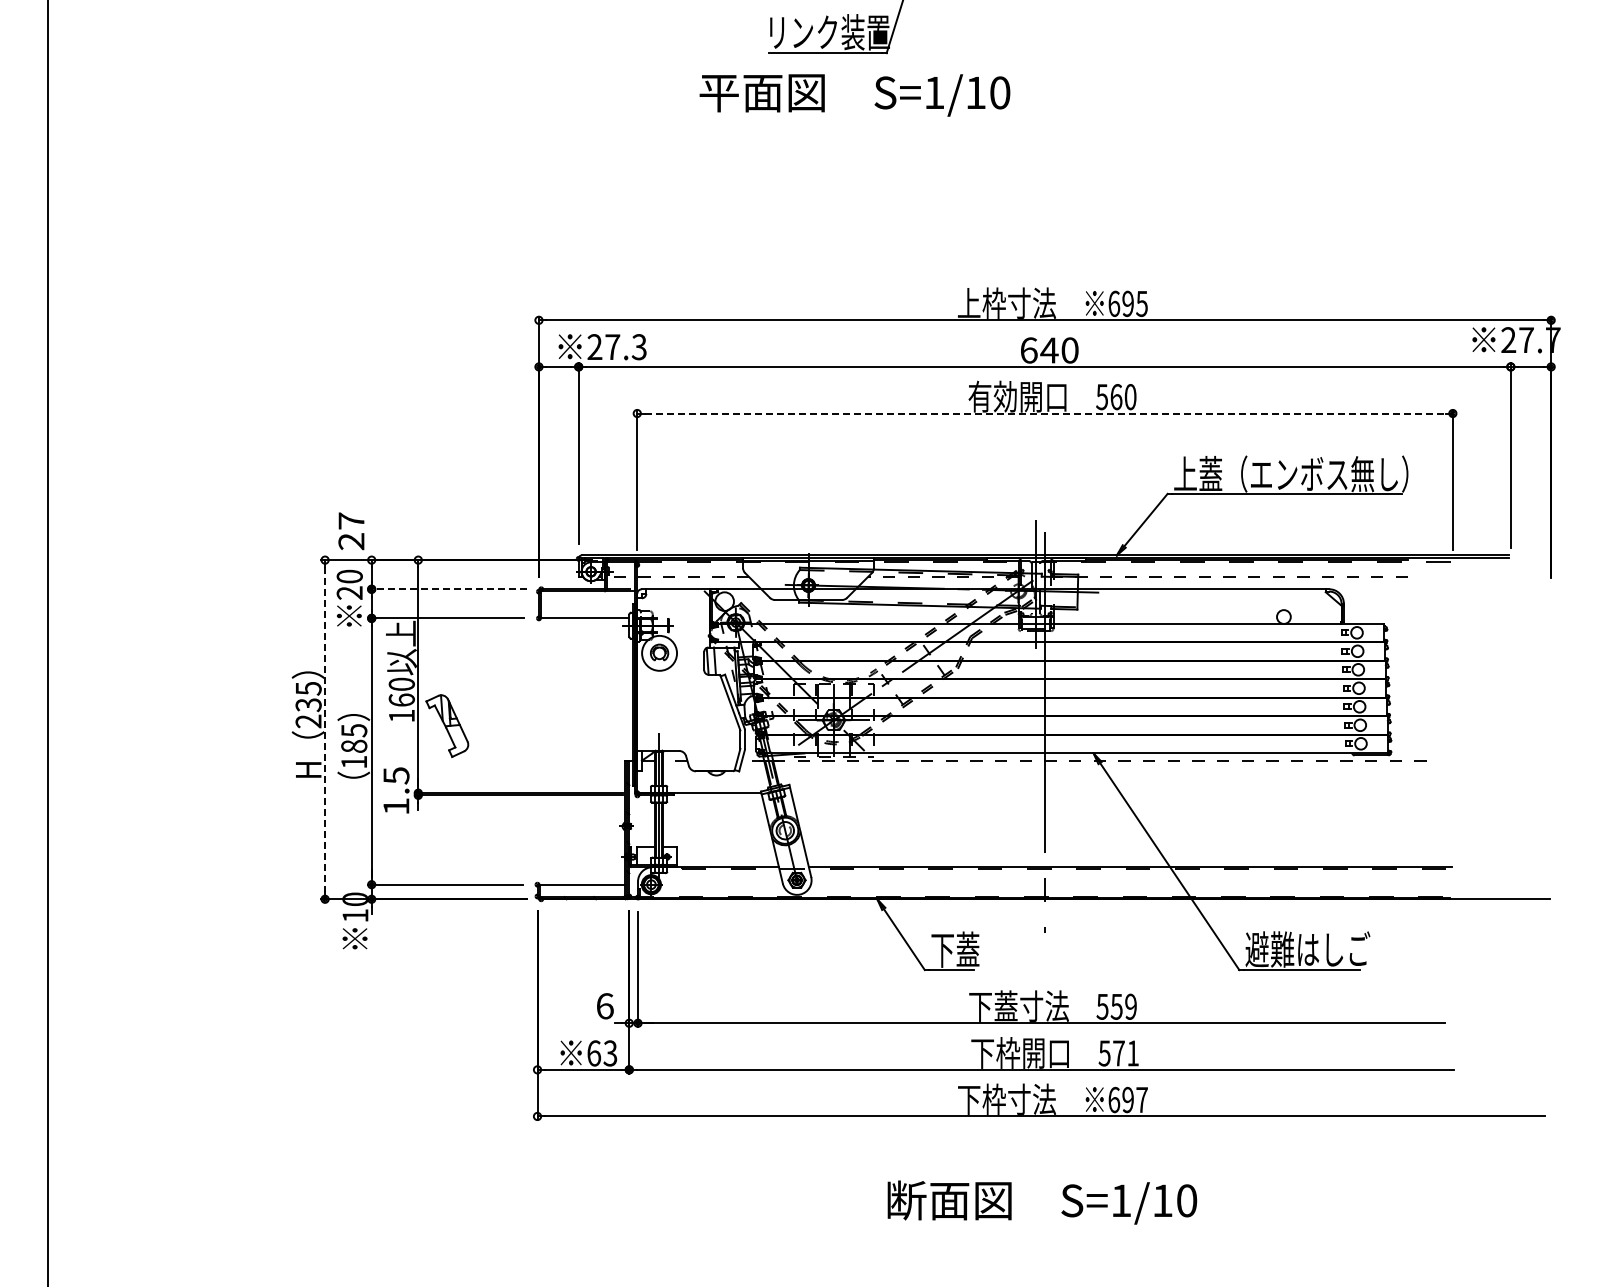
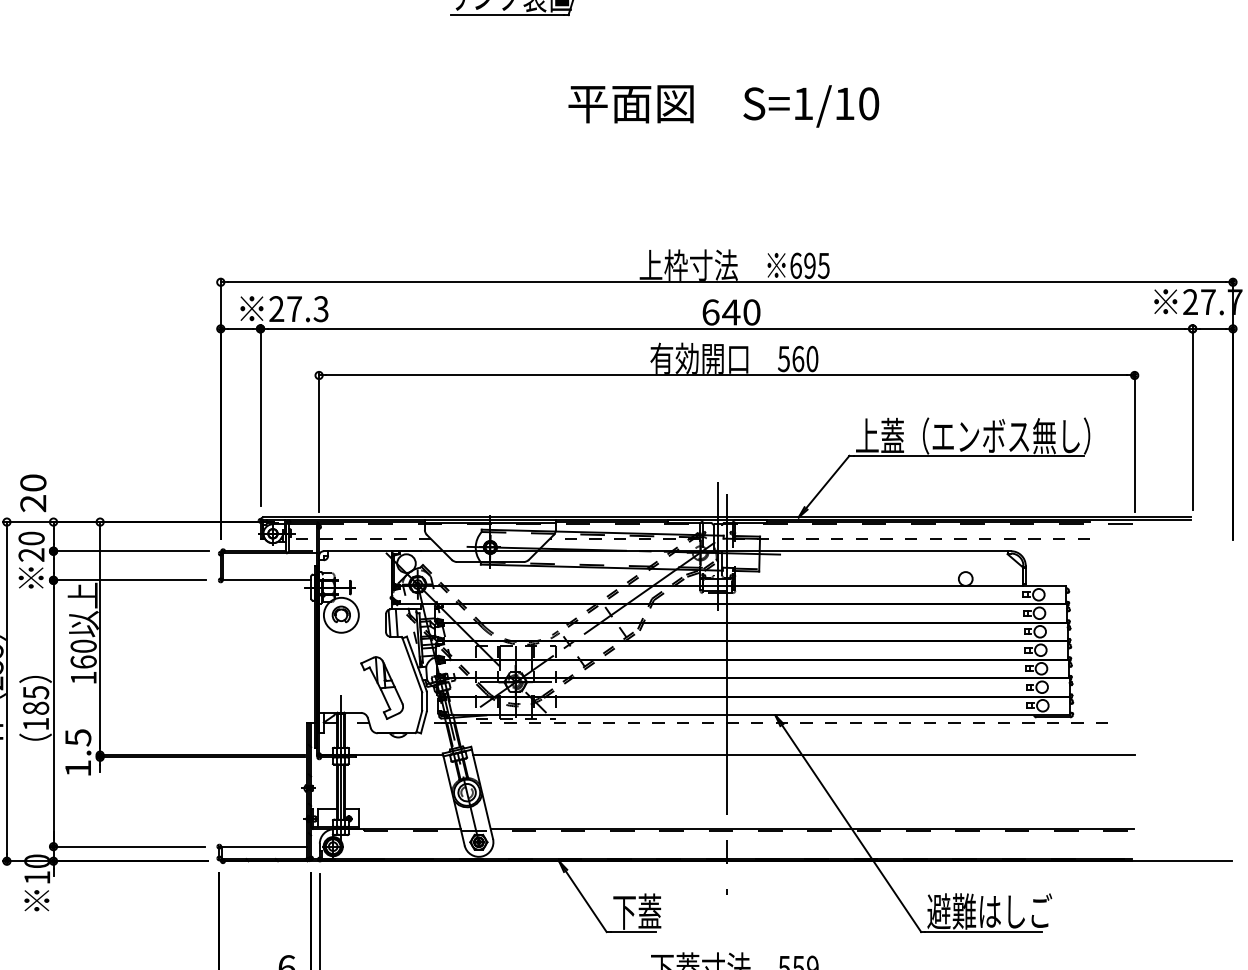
text: (854, 95) -> (723, 106), moved
line: (1045, 413) -> (727, 375), dashed -> solid
text: (351, 520) -> (33, 482), 27 -> 20
line: (446, 589) -> (128, 551), dashed -> solid
part: (447, 725) -> (382, 687), moved
line: (325, 730) -> (7, 692), dashed -> solid
line: (1121, 793) -> (803, 755), added

